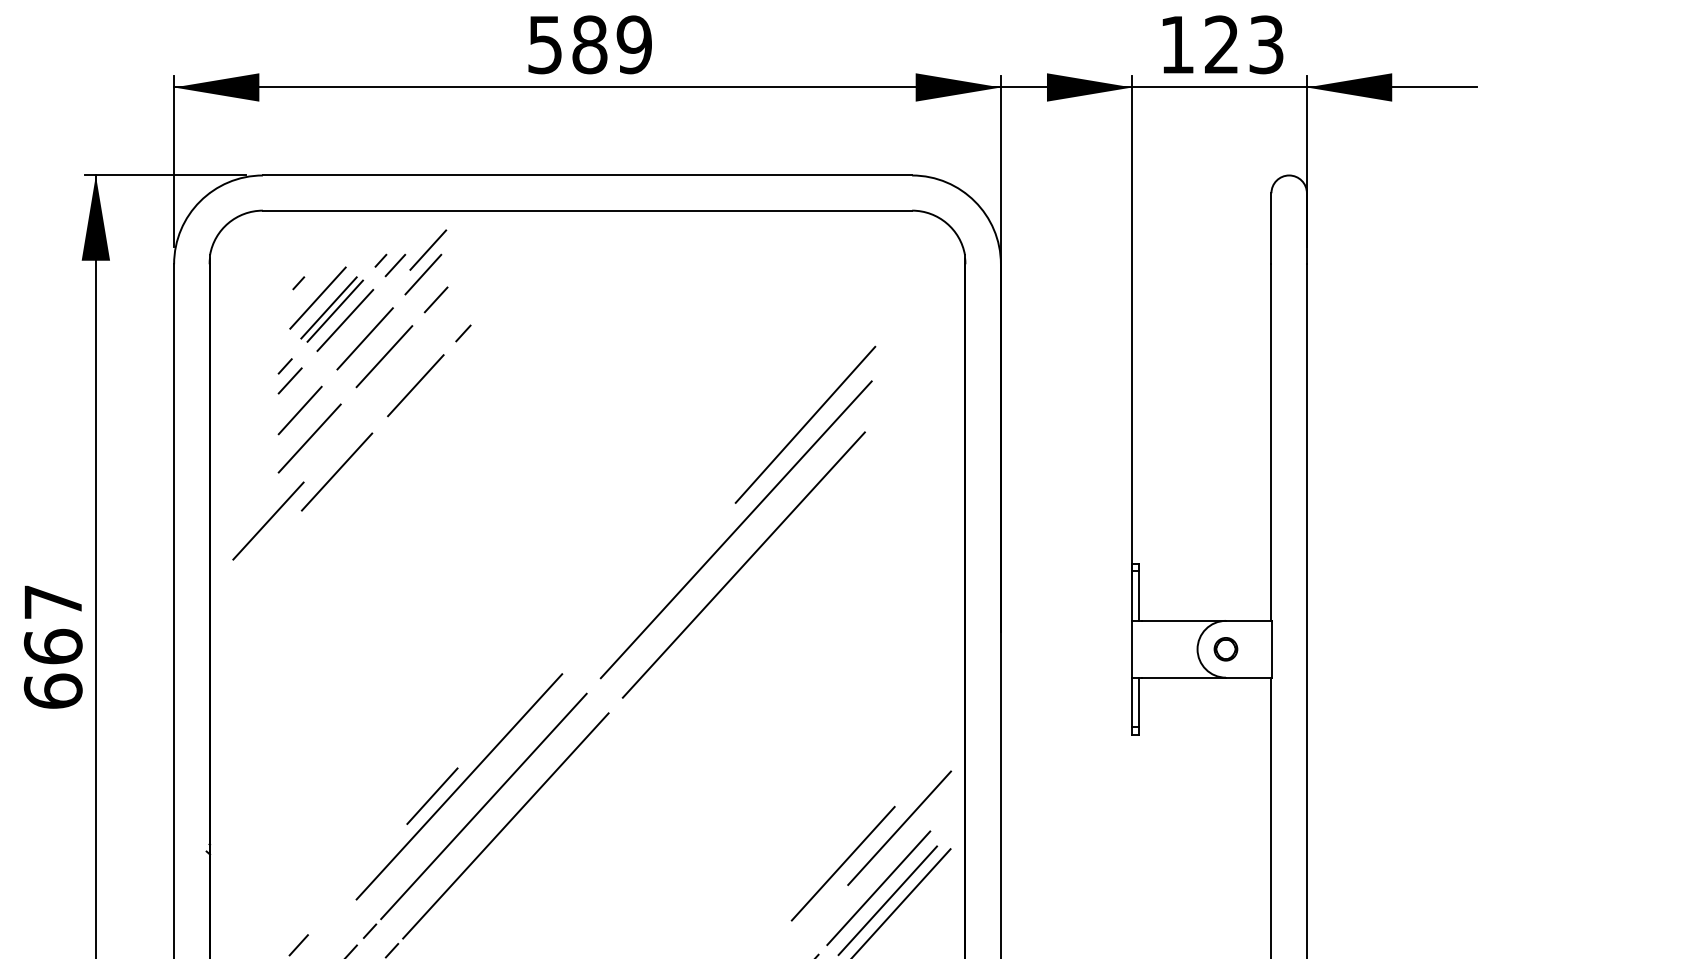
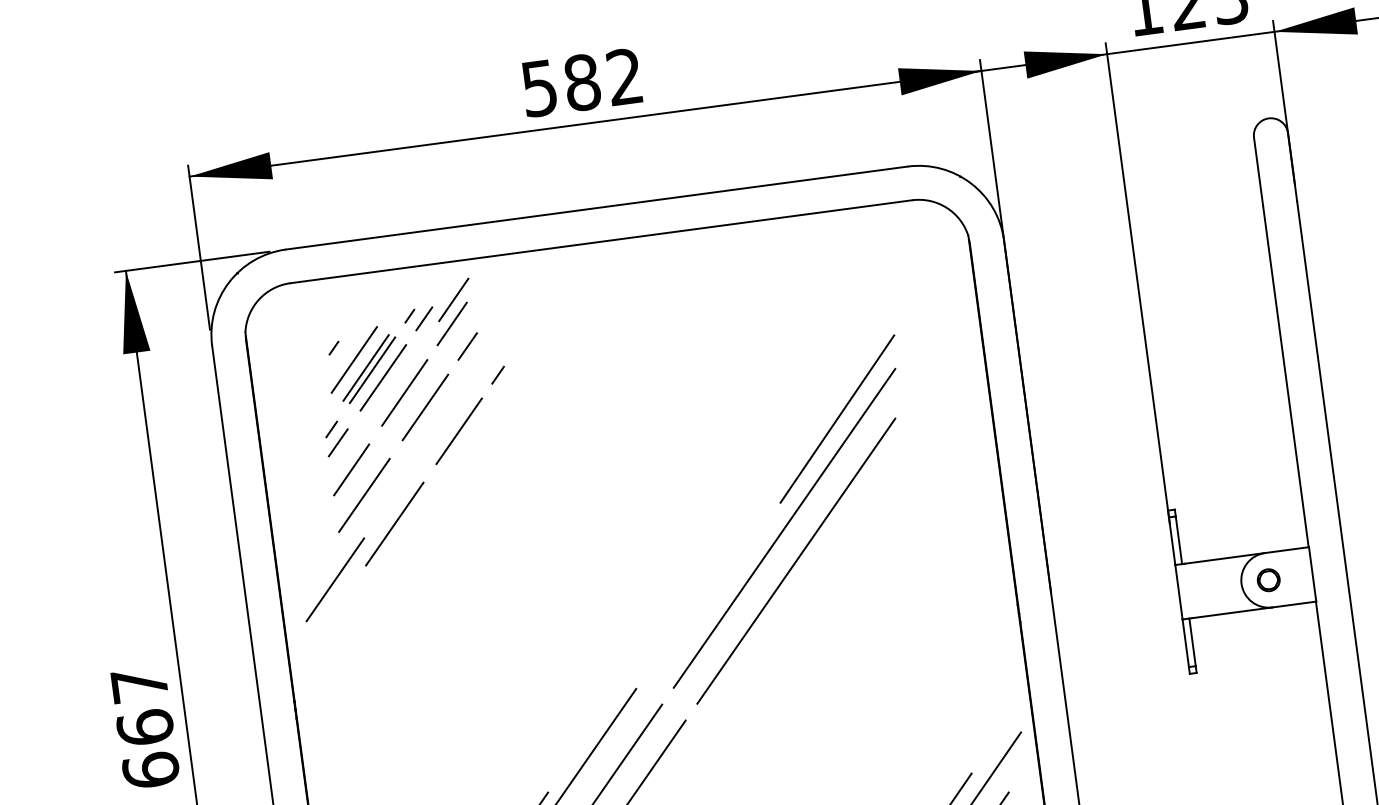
text: (633, 44) -> (624, 76), 589 -> 582

